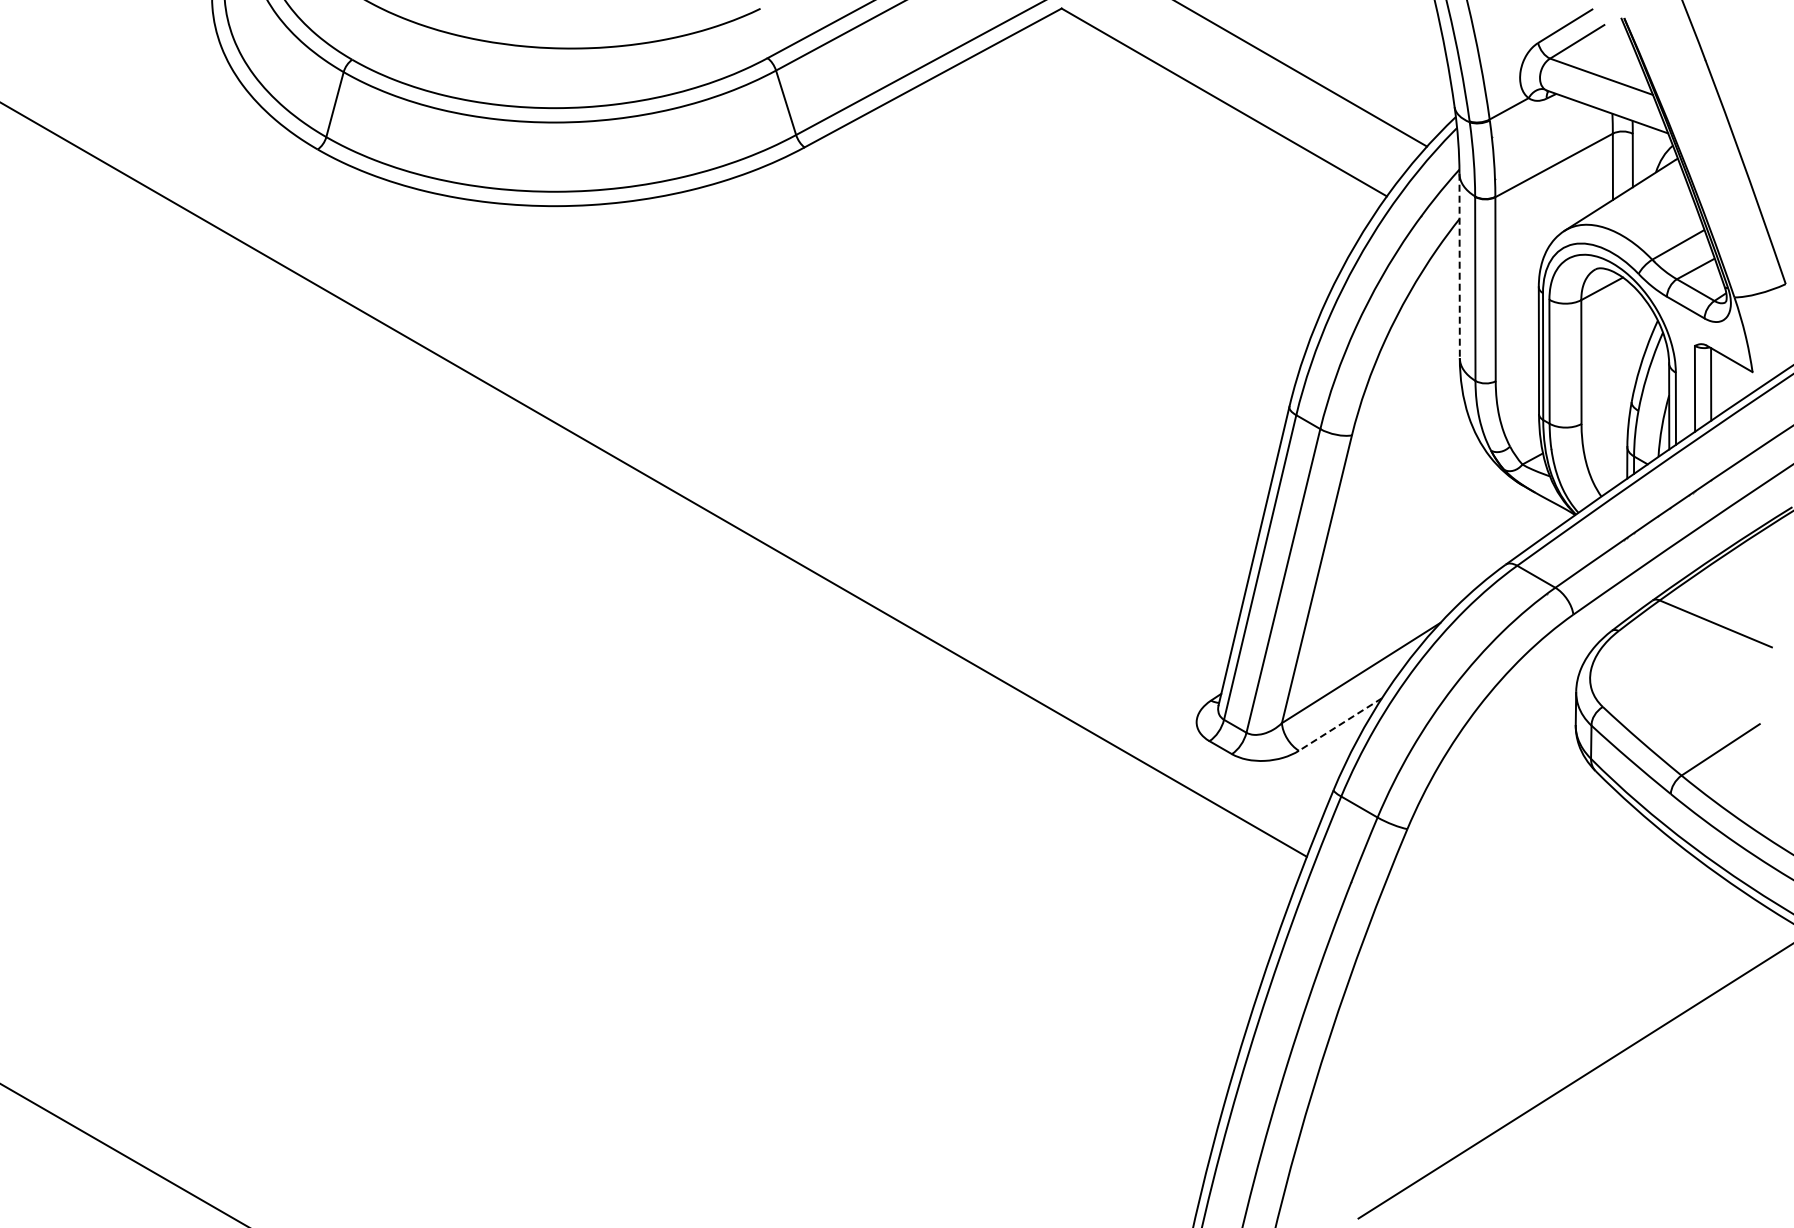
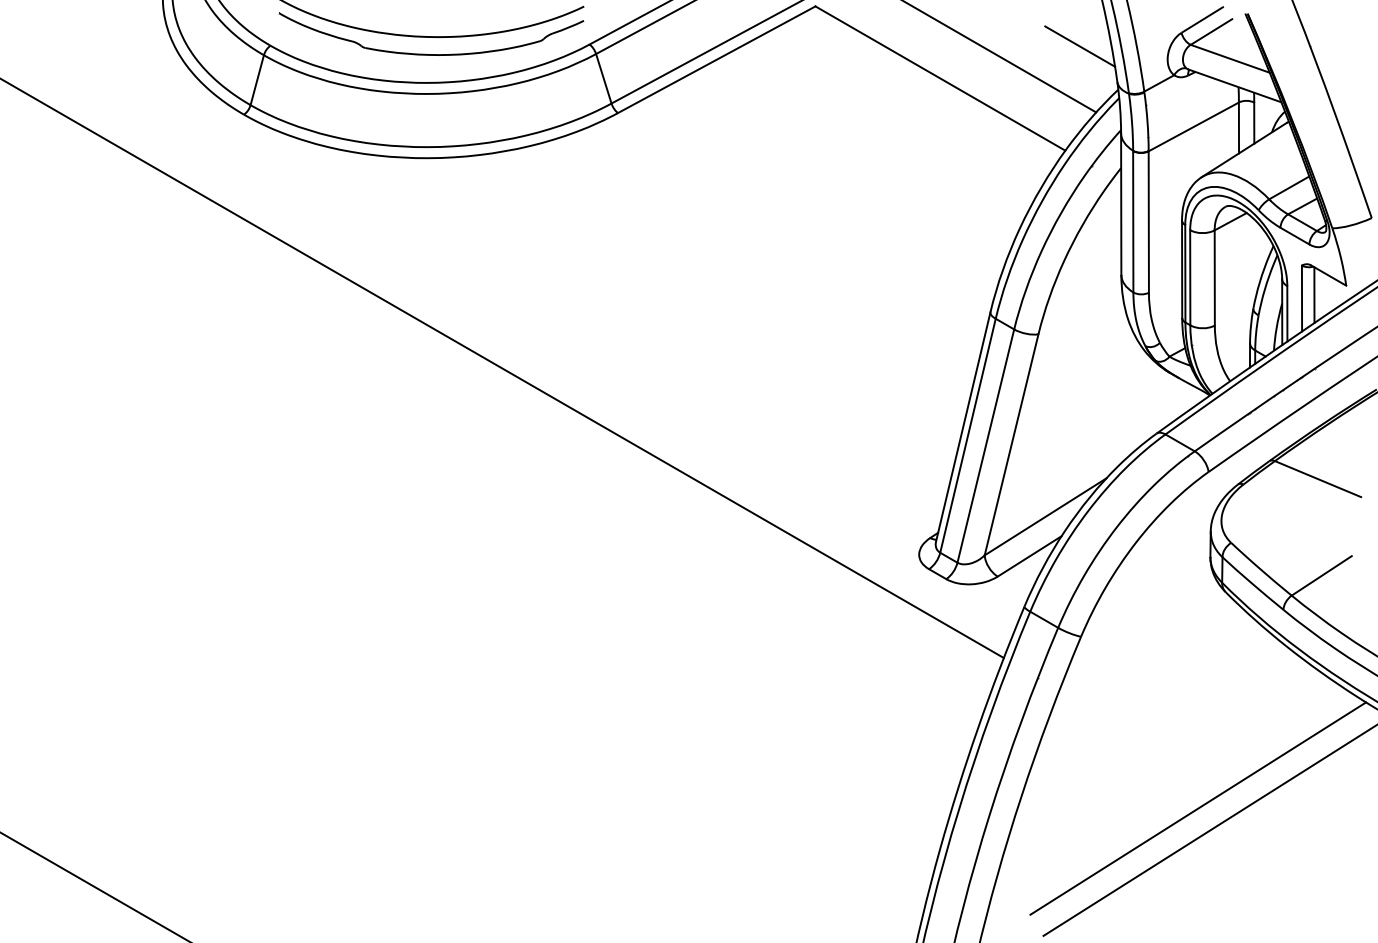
line: (1405, 60) -> (1079, 46), added
part: (561, 70) -> (431, 53), added
line: (1459, 266) -> (1121, 204), dashed -> solid
line: (1340, 724) -> (1029, 556), dashed -> solid
line: (1559, 1052) -> (1197, 808), added

